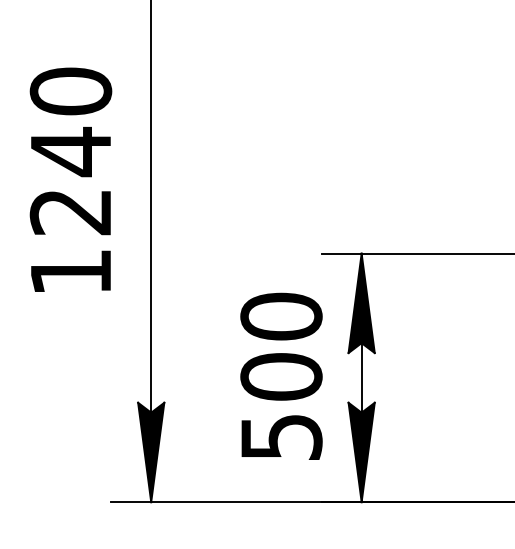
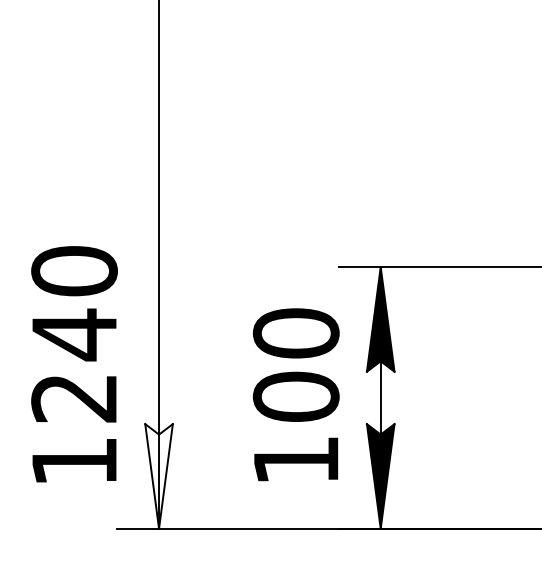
text: (70, 180) -> (74, 364), moved
text: (281, 437) -> (296, 460), 500 -> 100
fill: (150, 452) -> (158, 476), removed

